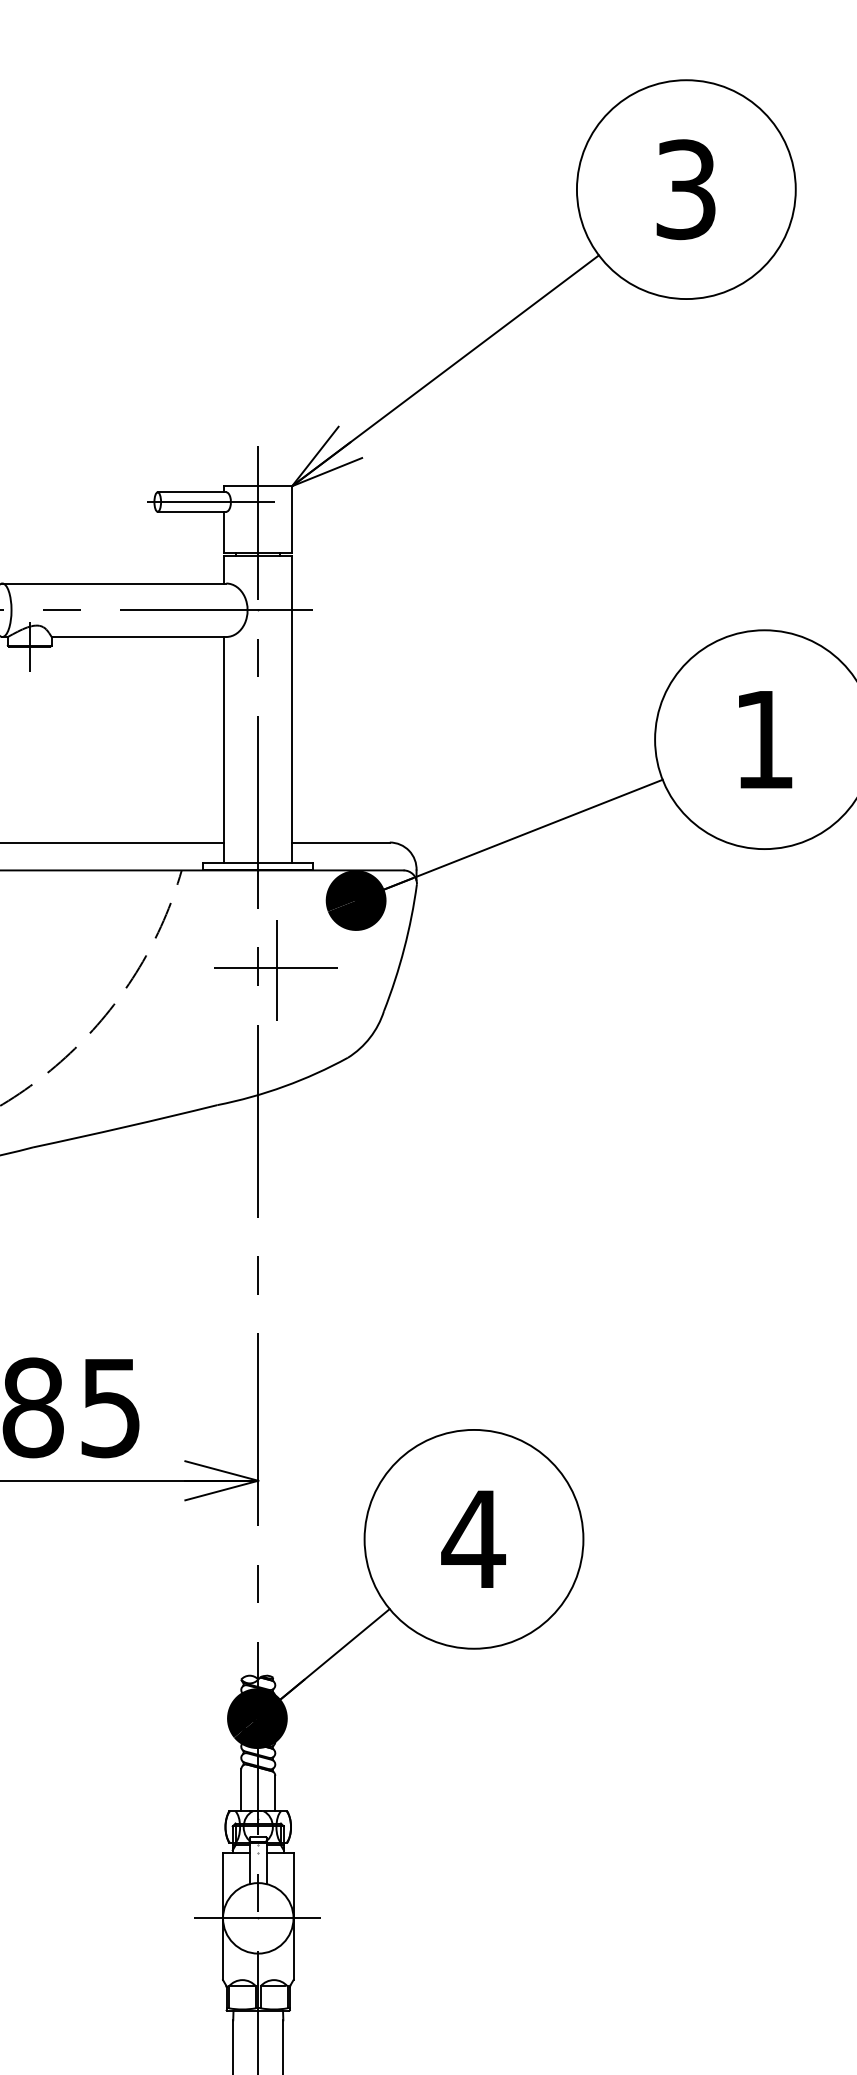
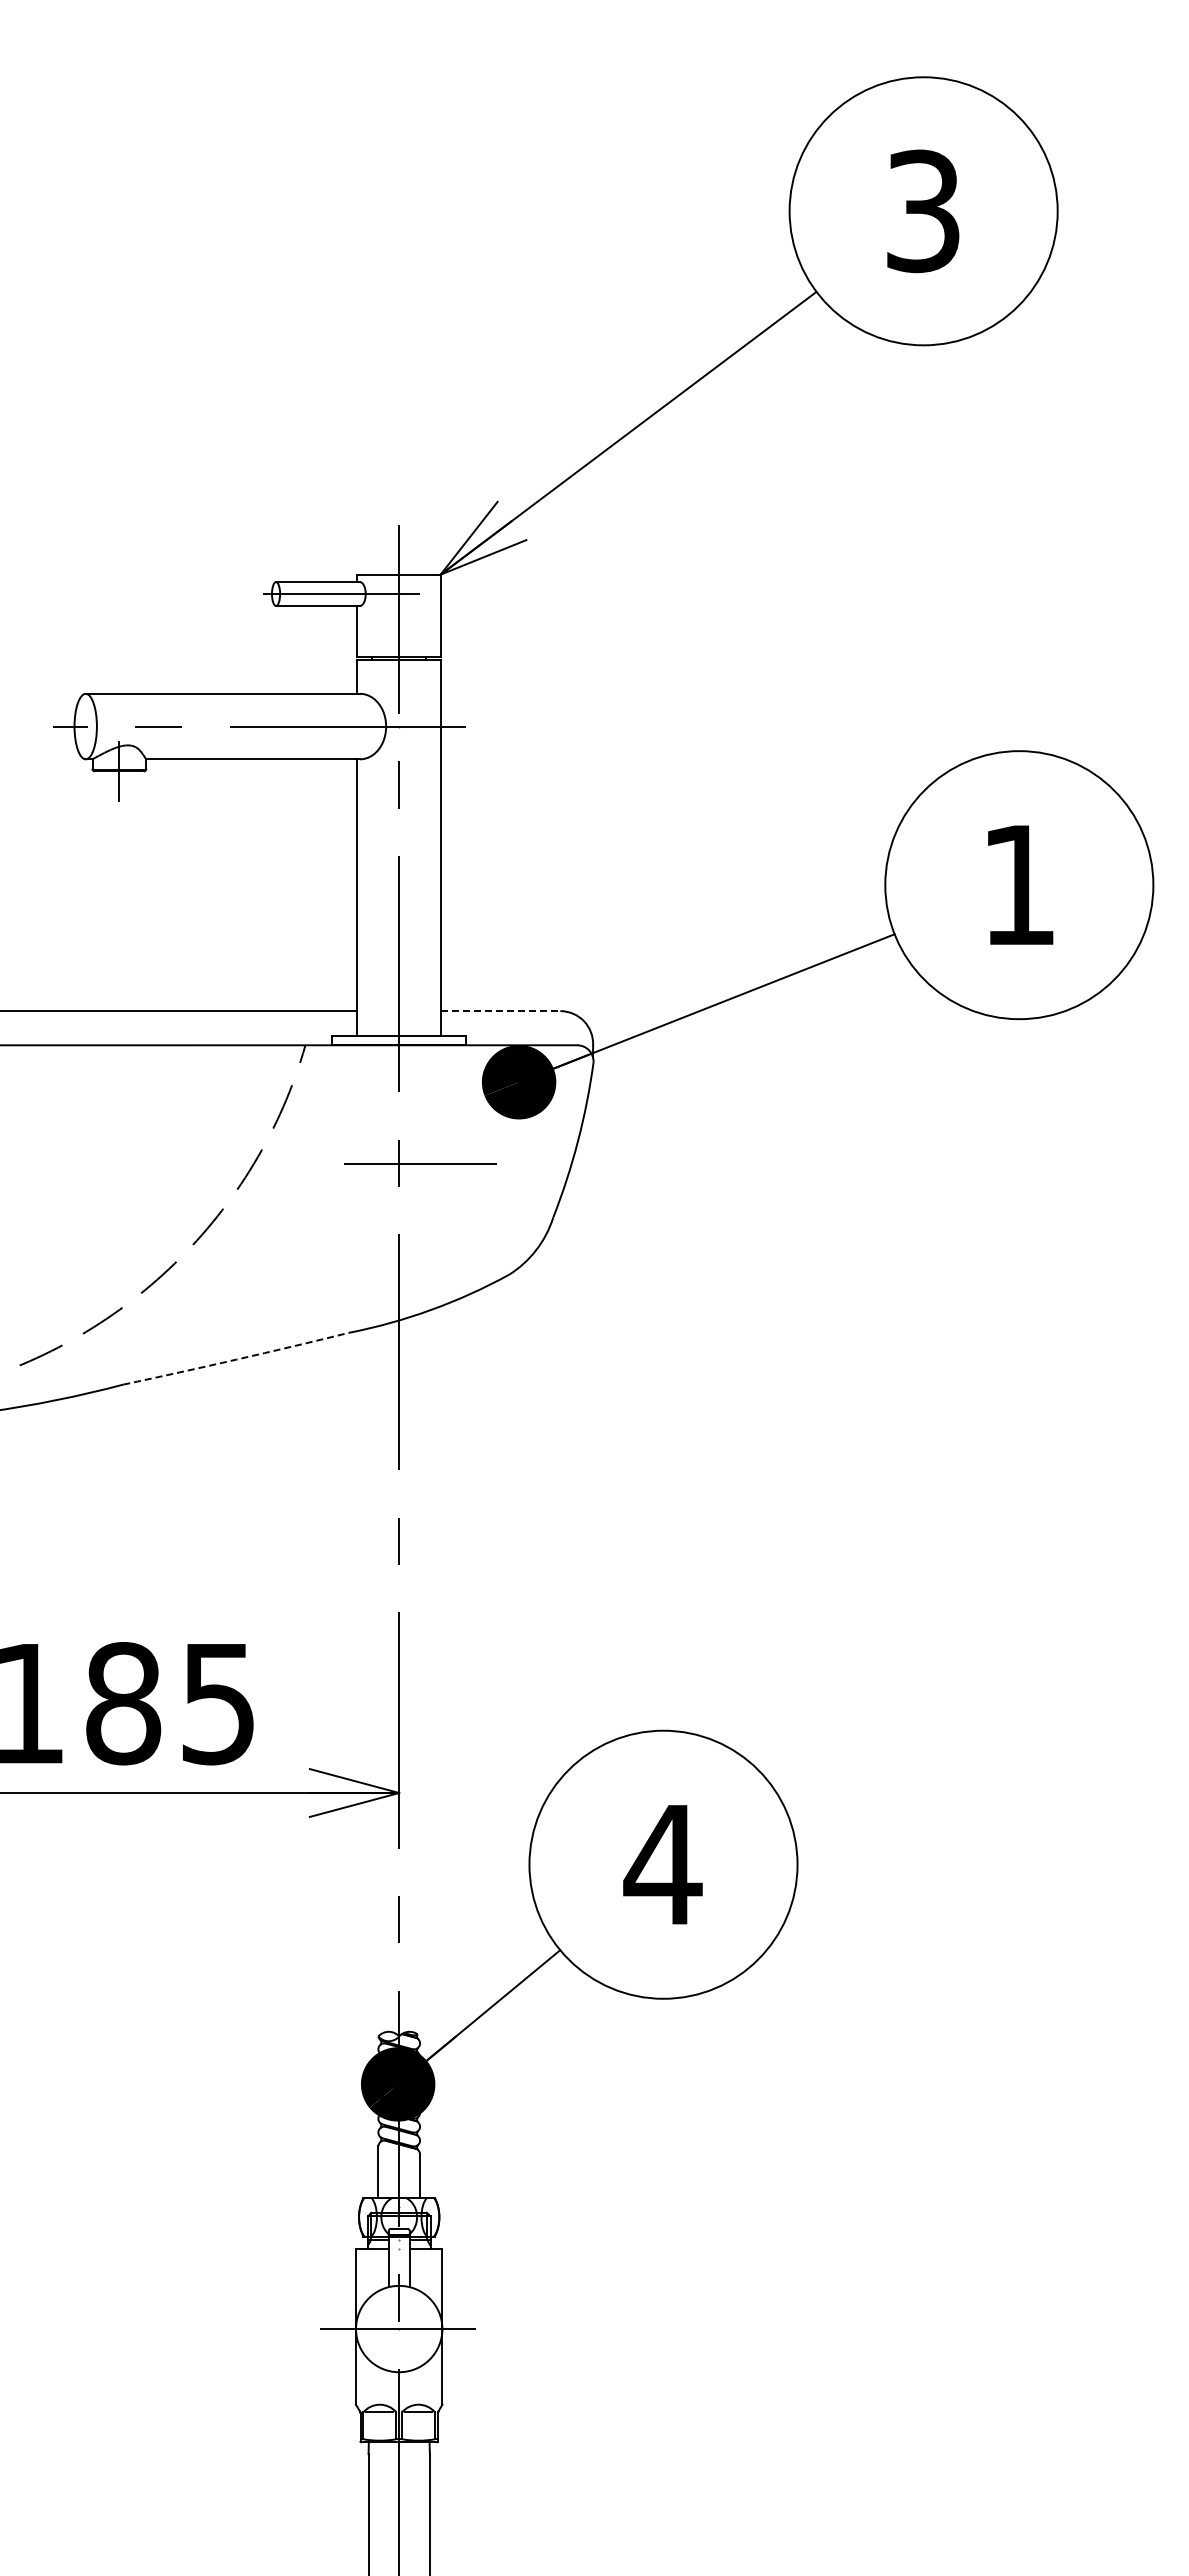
line: (340, 842) -> (500, 1011), solid -> dashed
line: (276, 970) -> (421, 1167), removed
arc: (125, 1126) -> (236, 1359), solid -> dashed

